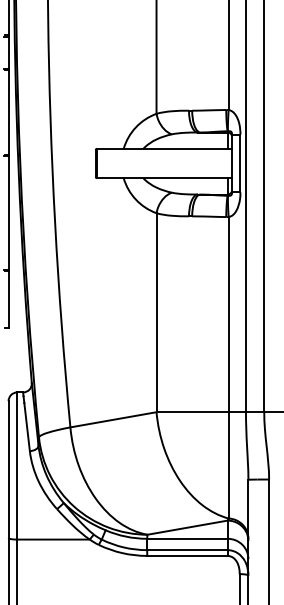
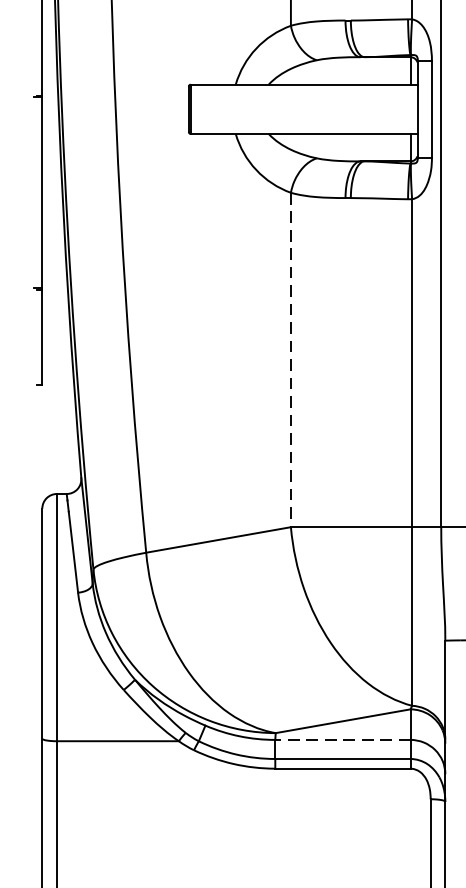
line: (156, 312) -> (290, 359), solid -> dashed
line: (186, 538) -> (341, 739), solid -> dashed

